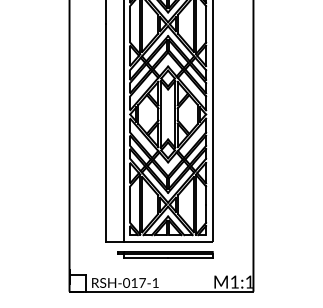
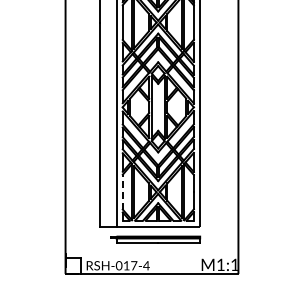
line: (130, 204) -> (122, 191), solid -> dashed
text: (155, 282) -> (146, 265), RSH-017-1 -> RSH-017-4

